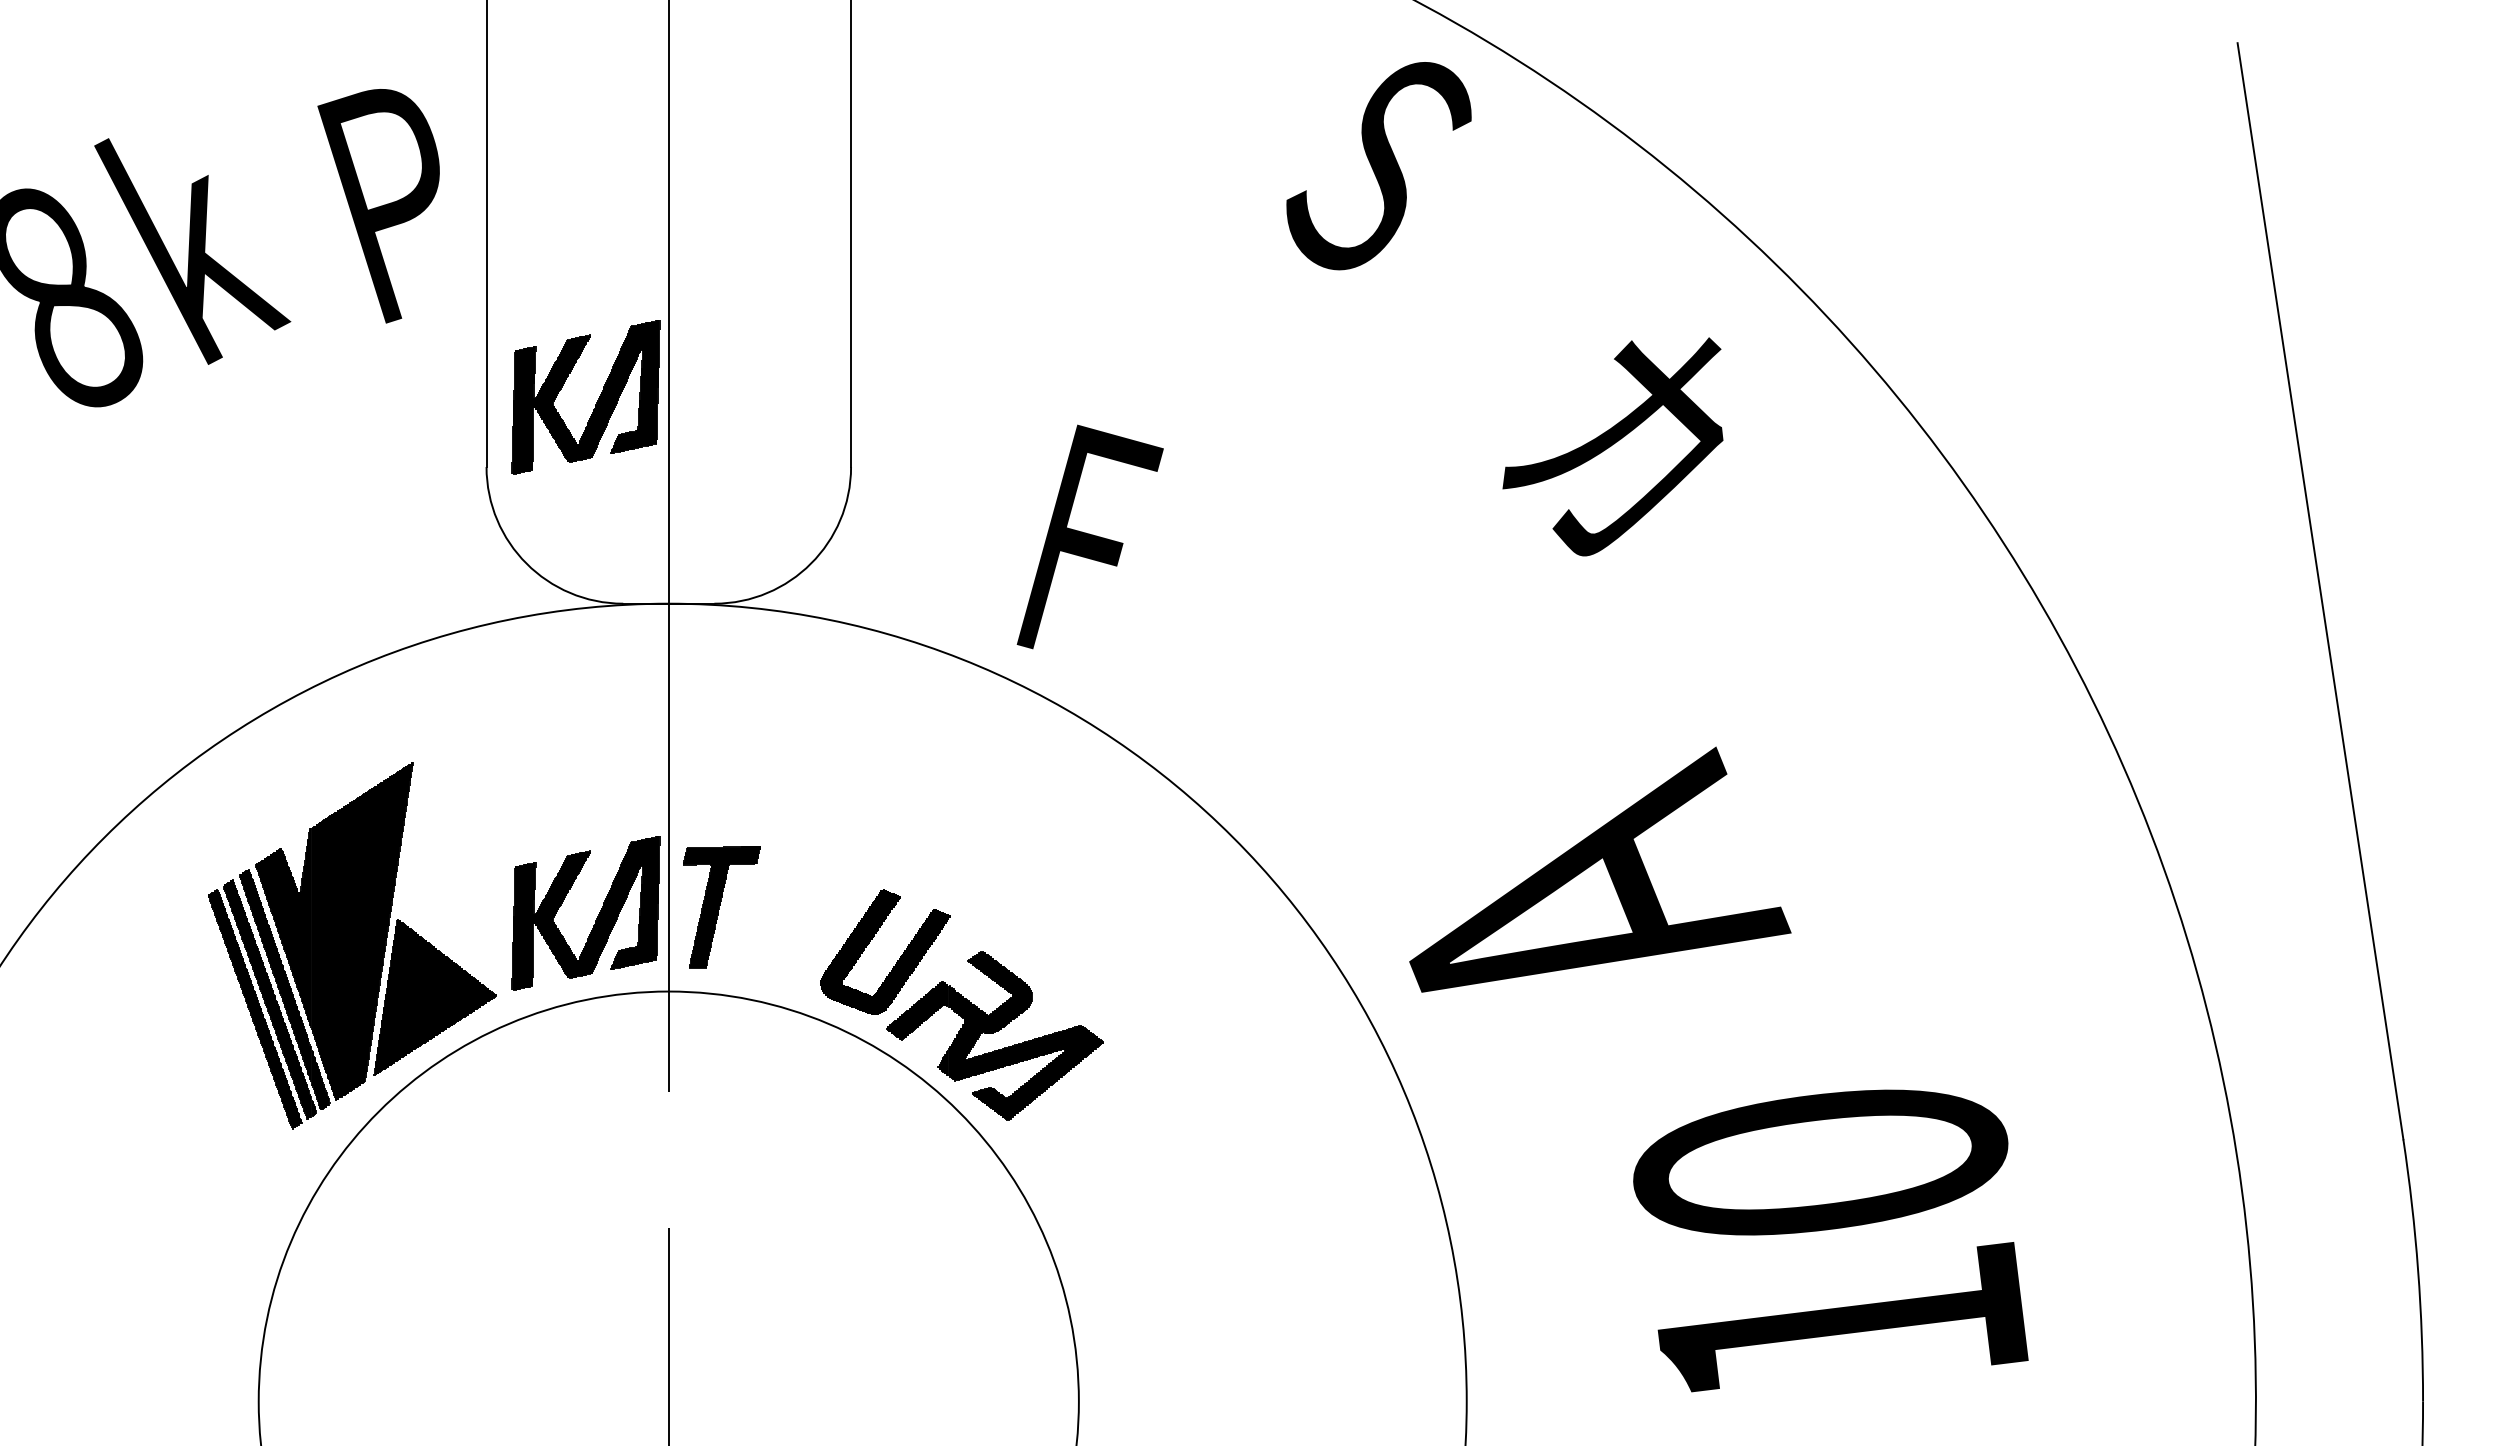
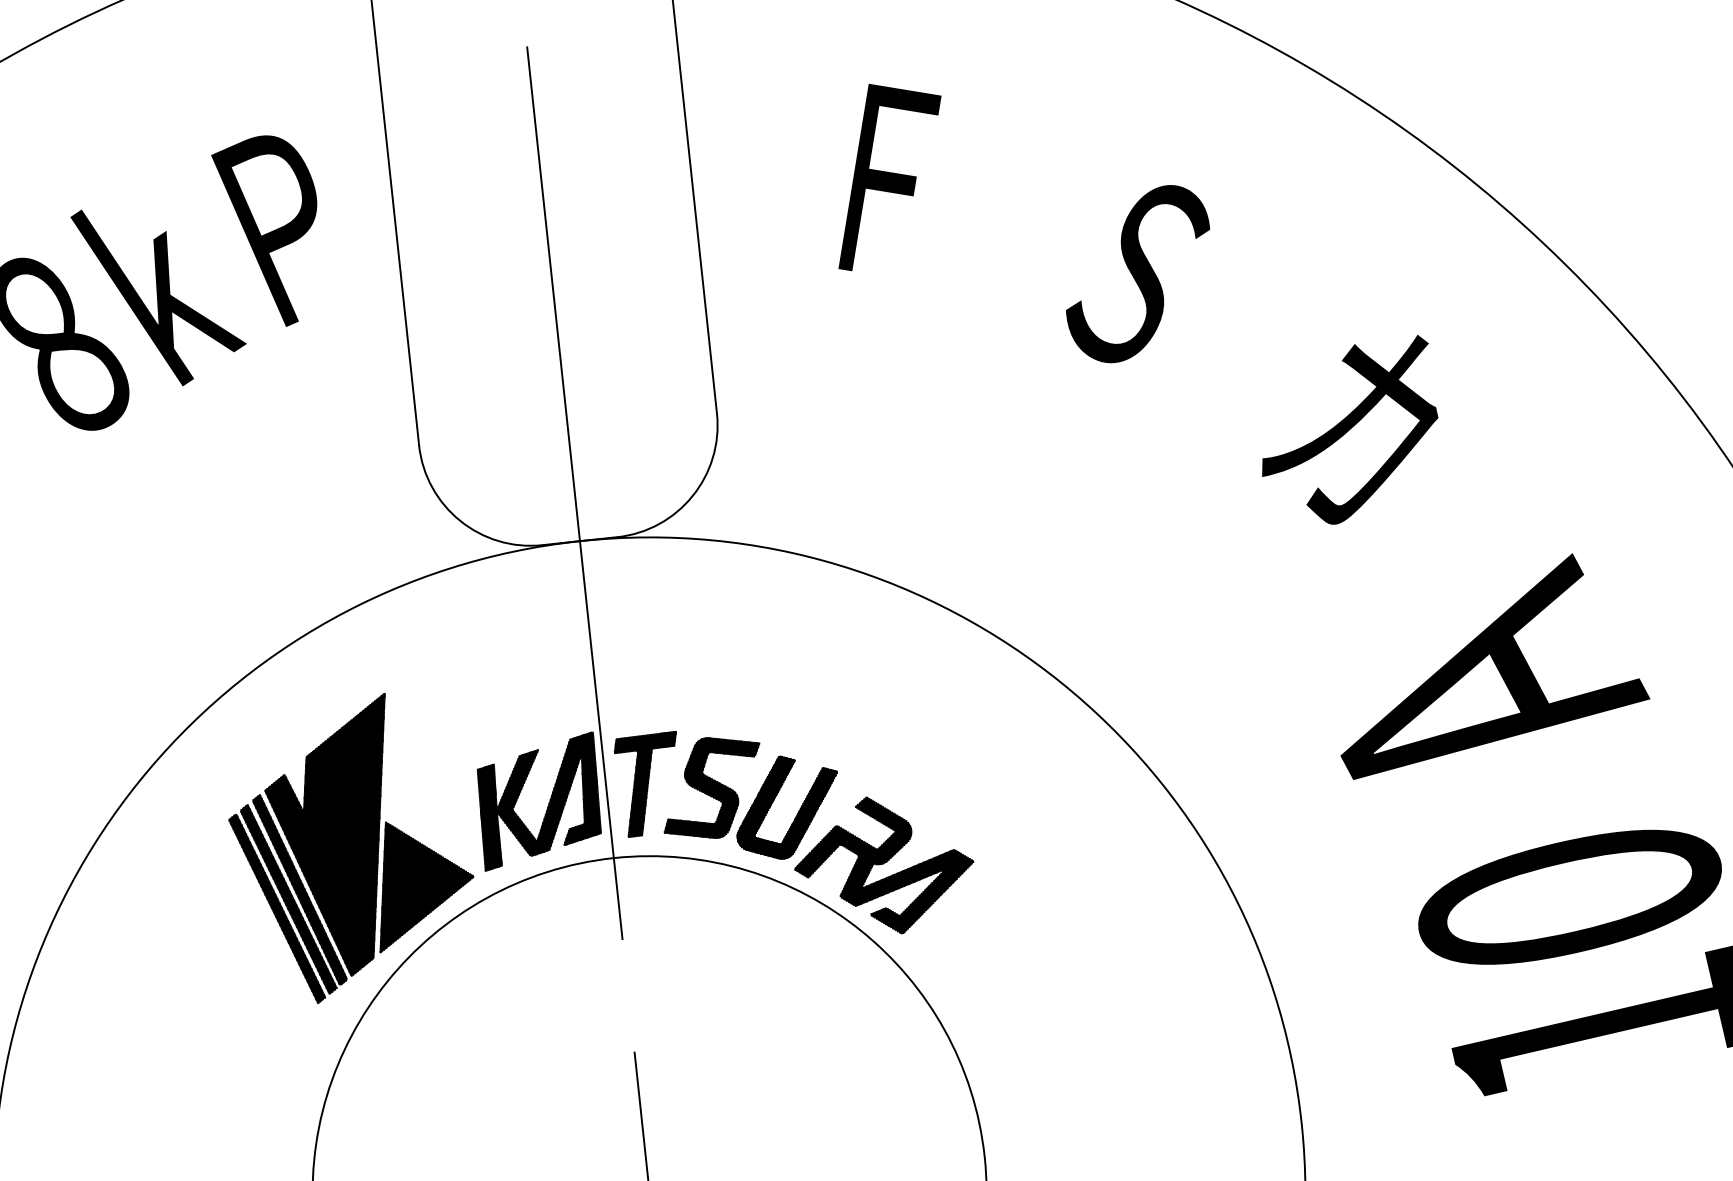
text: (1378, 166) -> (1138, 274), moved
text: (378, 206) -> (269, 231), moved
part: (596, 402) -> (503, 383), removed
text: (1612, 446) -> (1348, 432), moved
text: (1089, 536) -> (888, 174), moved
text: (1600, 869) -> (1488, 663), moved
part: (796, 919) -> (711, 788), added

